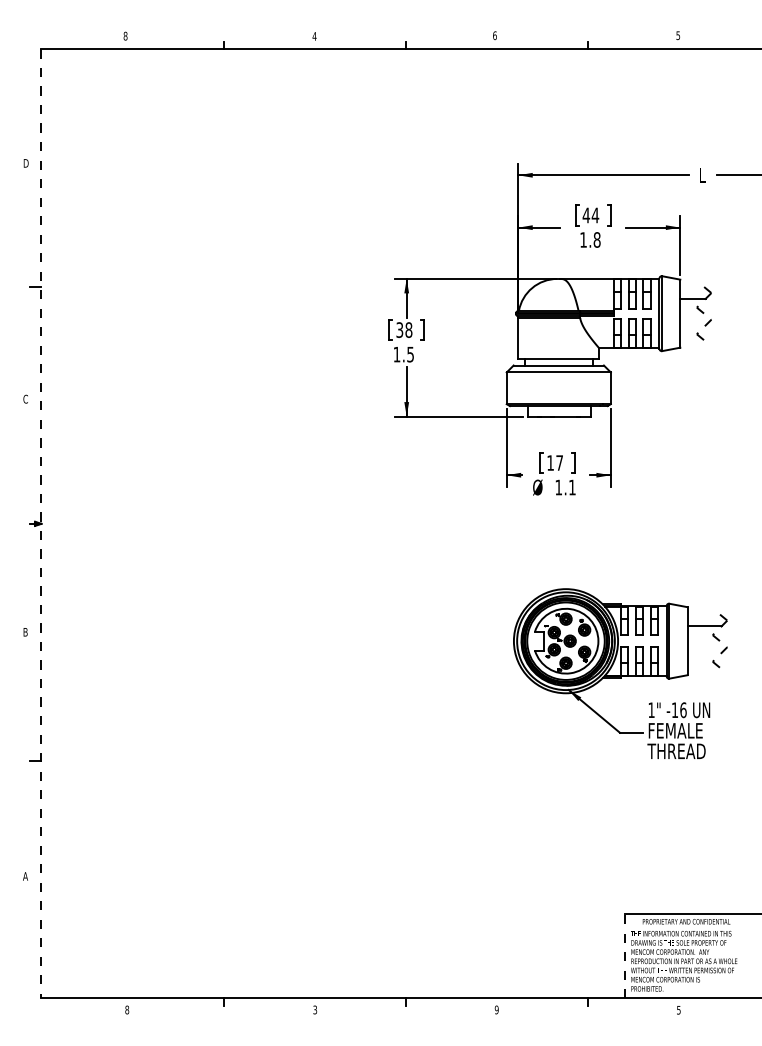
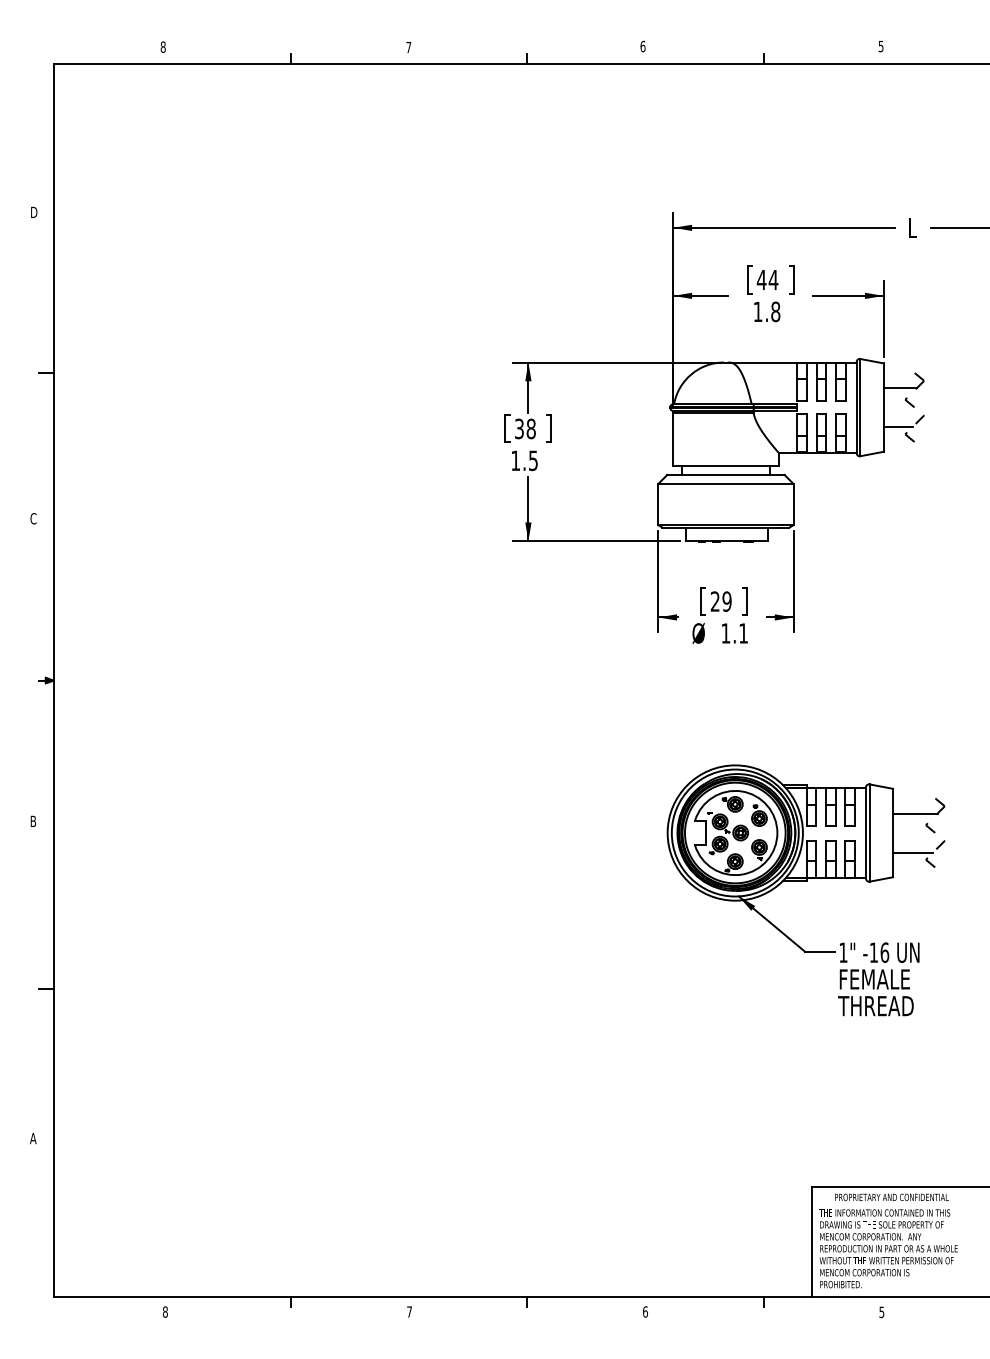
text: (314, 36) -> (408, 47), 4 -> 7
line: (690, 328) -> (897, 427), added
text: (554, 462) -> (720, 601), 17 -> 29
line: (41, 524) -> (53, 681), dashed -> solid
line: (703, 656) -> (913, 852), added
text: (678, 730) -> (878, 979), moved
line: (624, 955) -> (811, 1241), dashed -> solid
text: (315, 1009) -> (409, 1311), 3 -> 7
text: (496, 1009) -> (644, 1311), 9 -> 6

